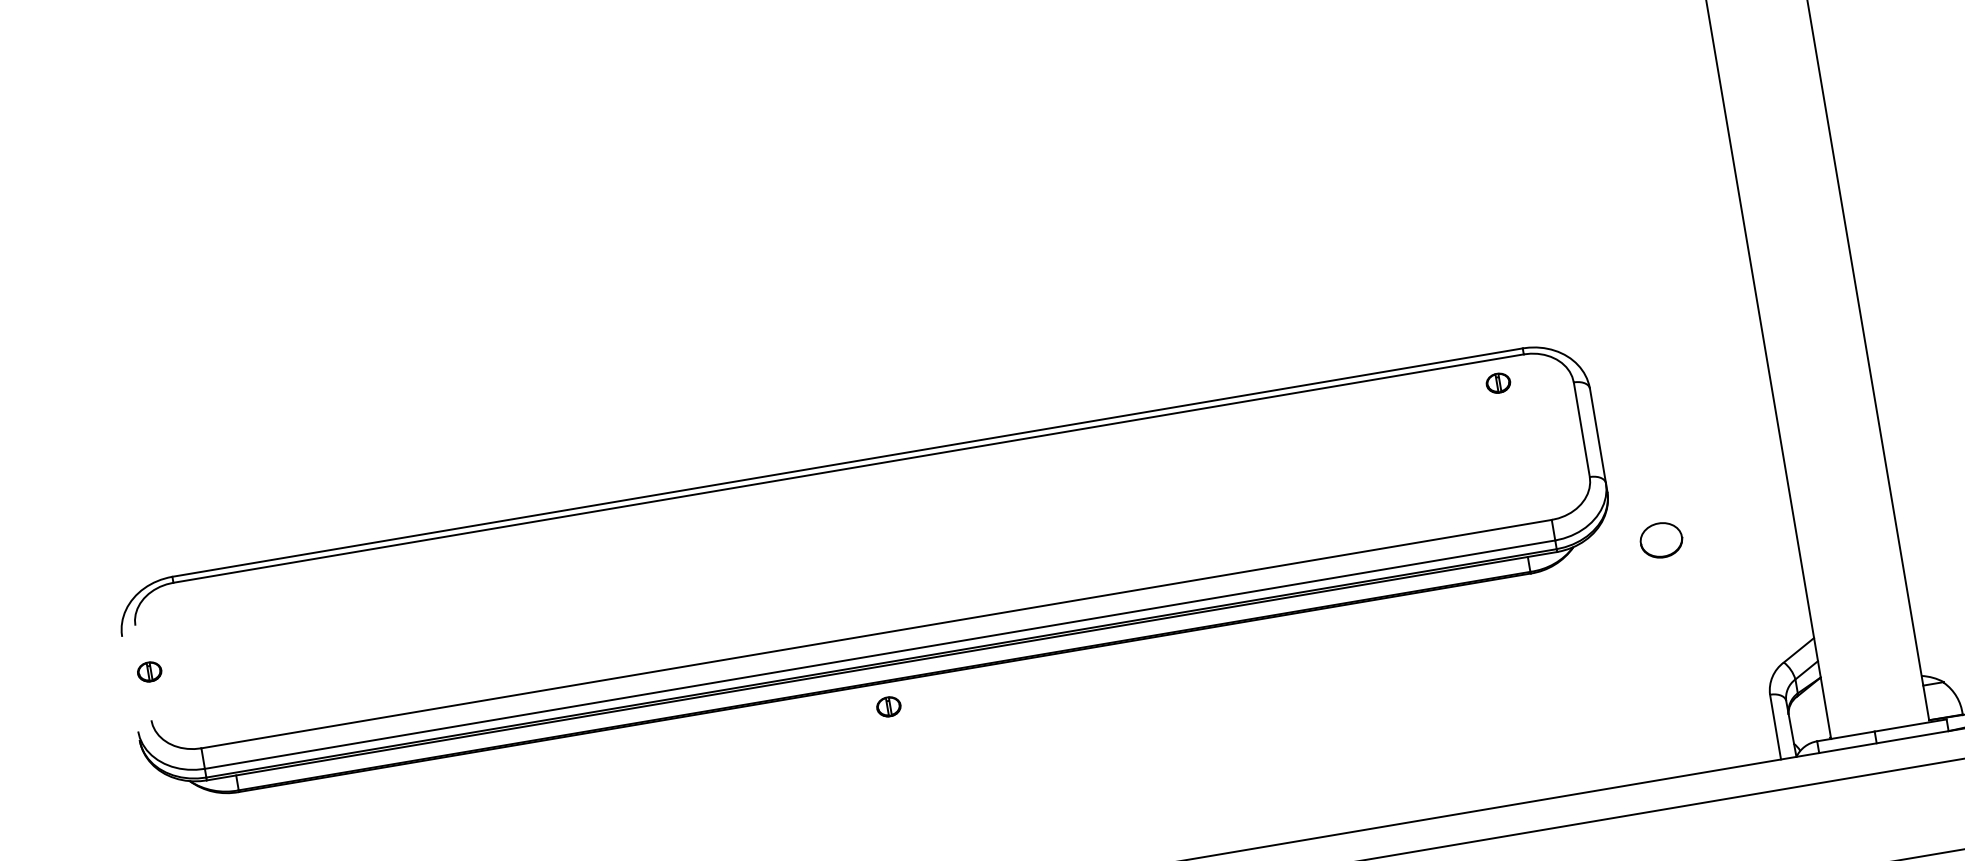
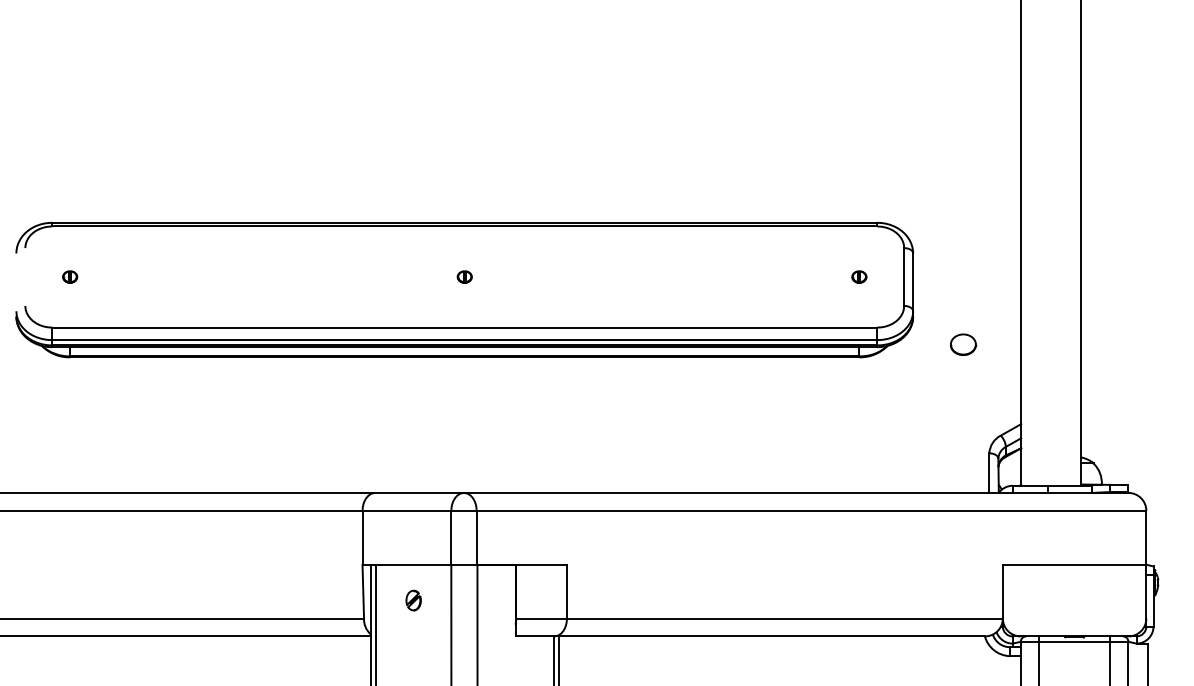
part: (1498, 382) -> (859, 276), moved
part: (1661, 539) -> (963, 344), moved
part: (150, 670) -> (70, 276), moved
part: (888, 706) -> (464, 276), moved

